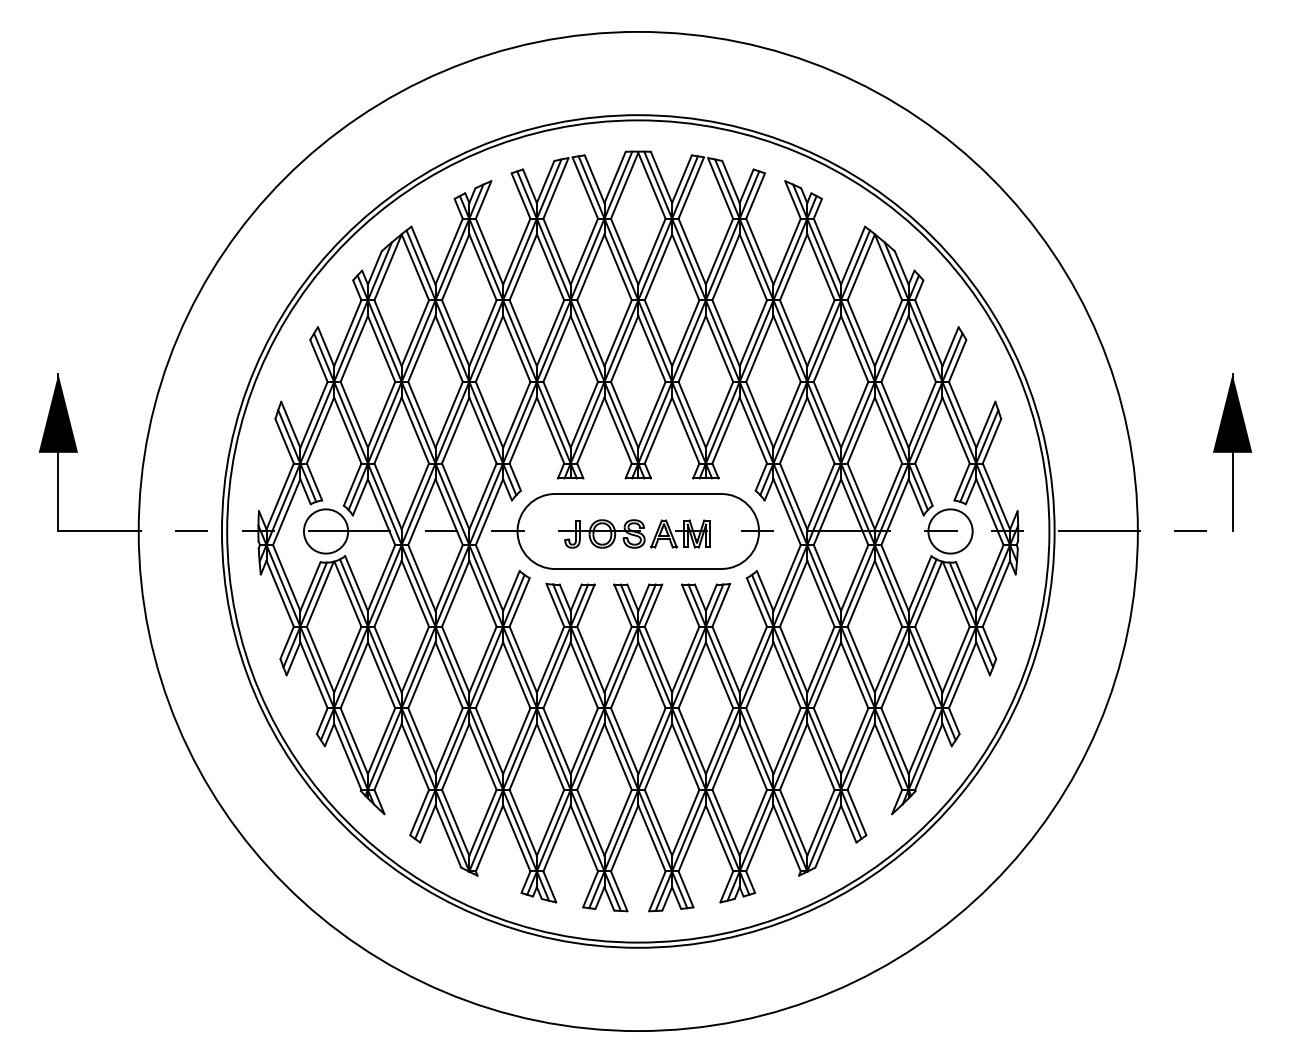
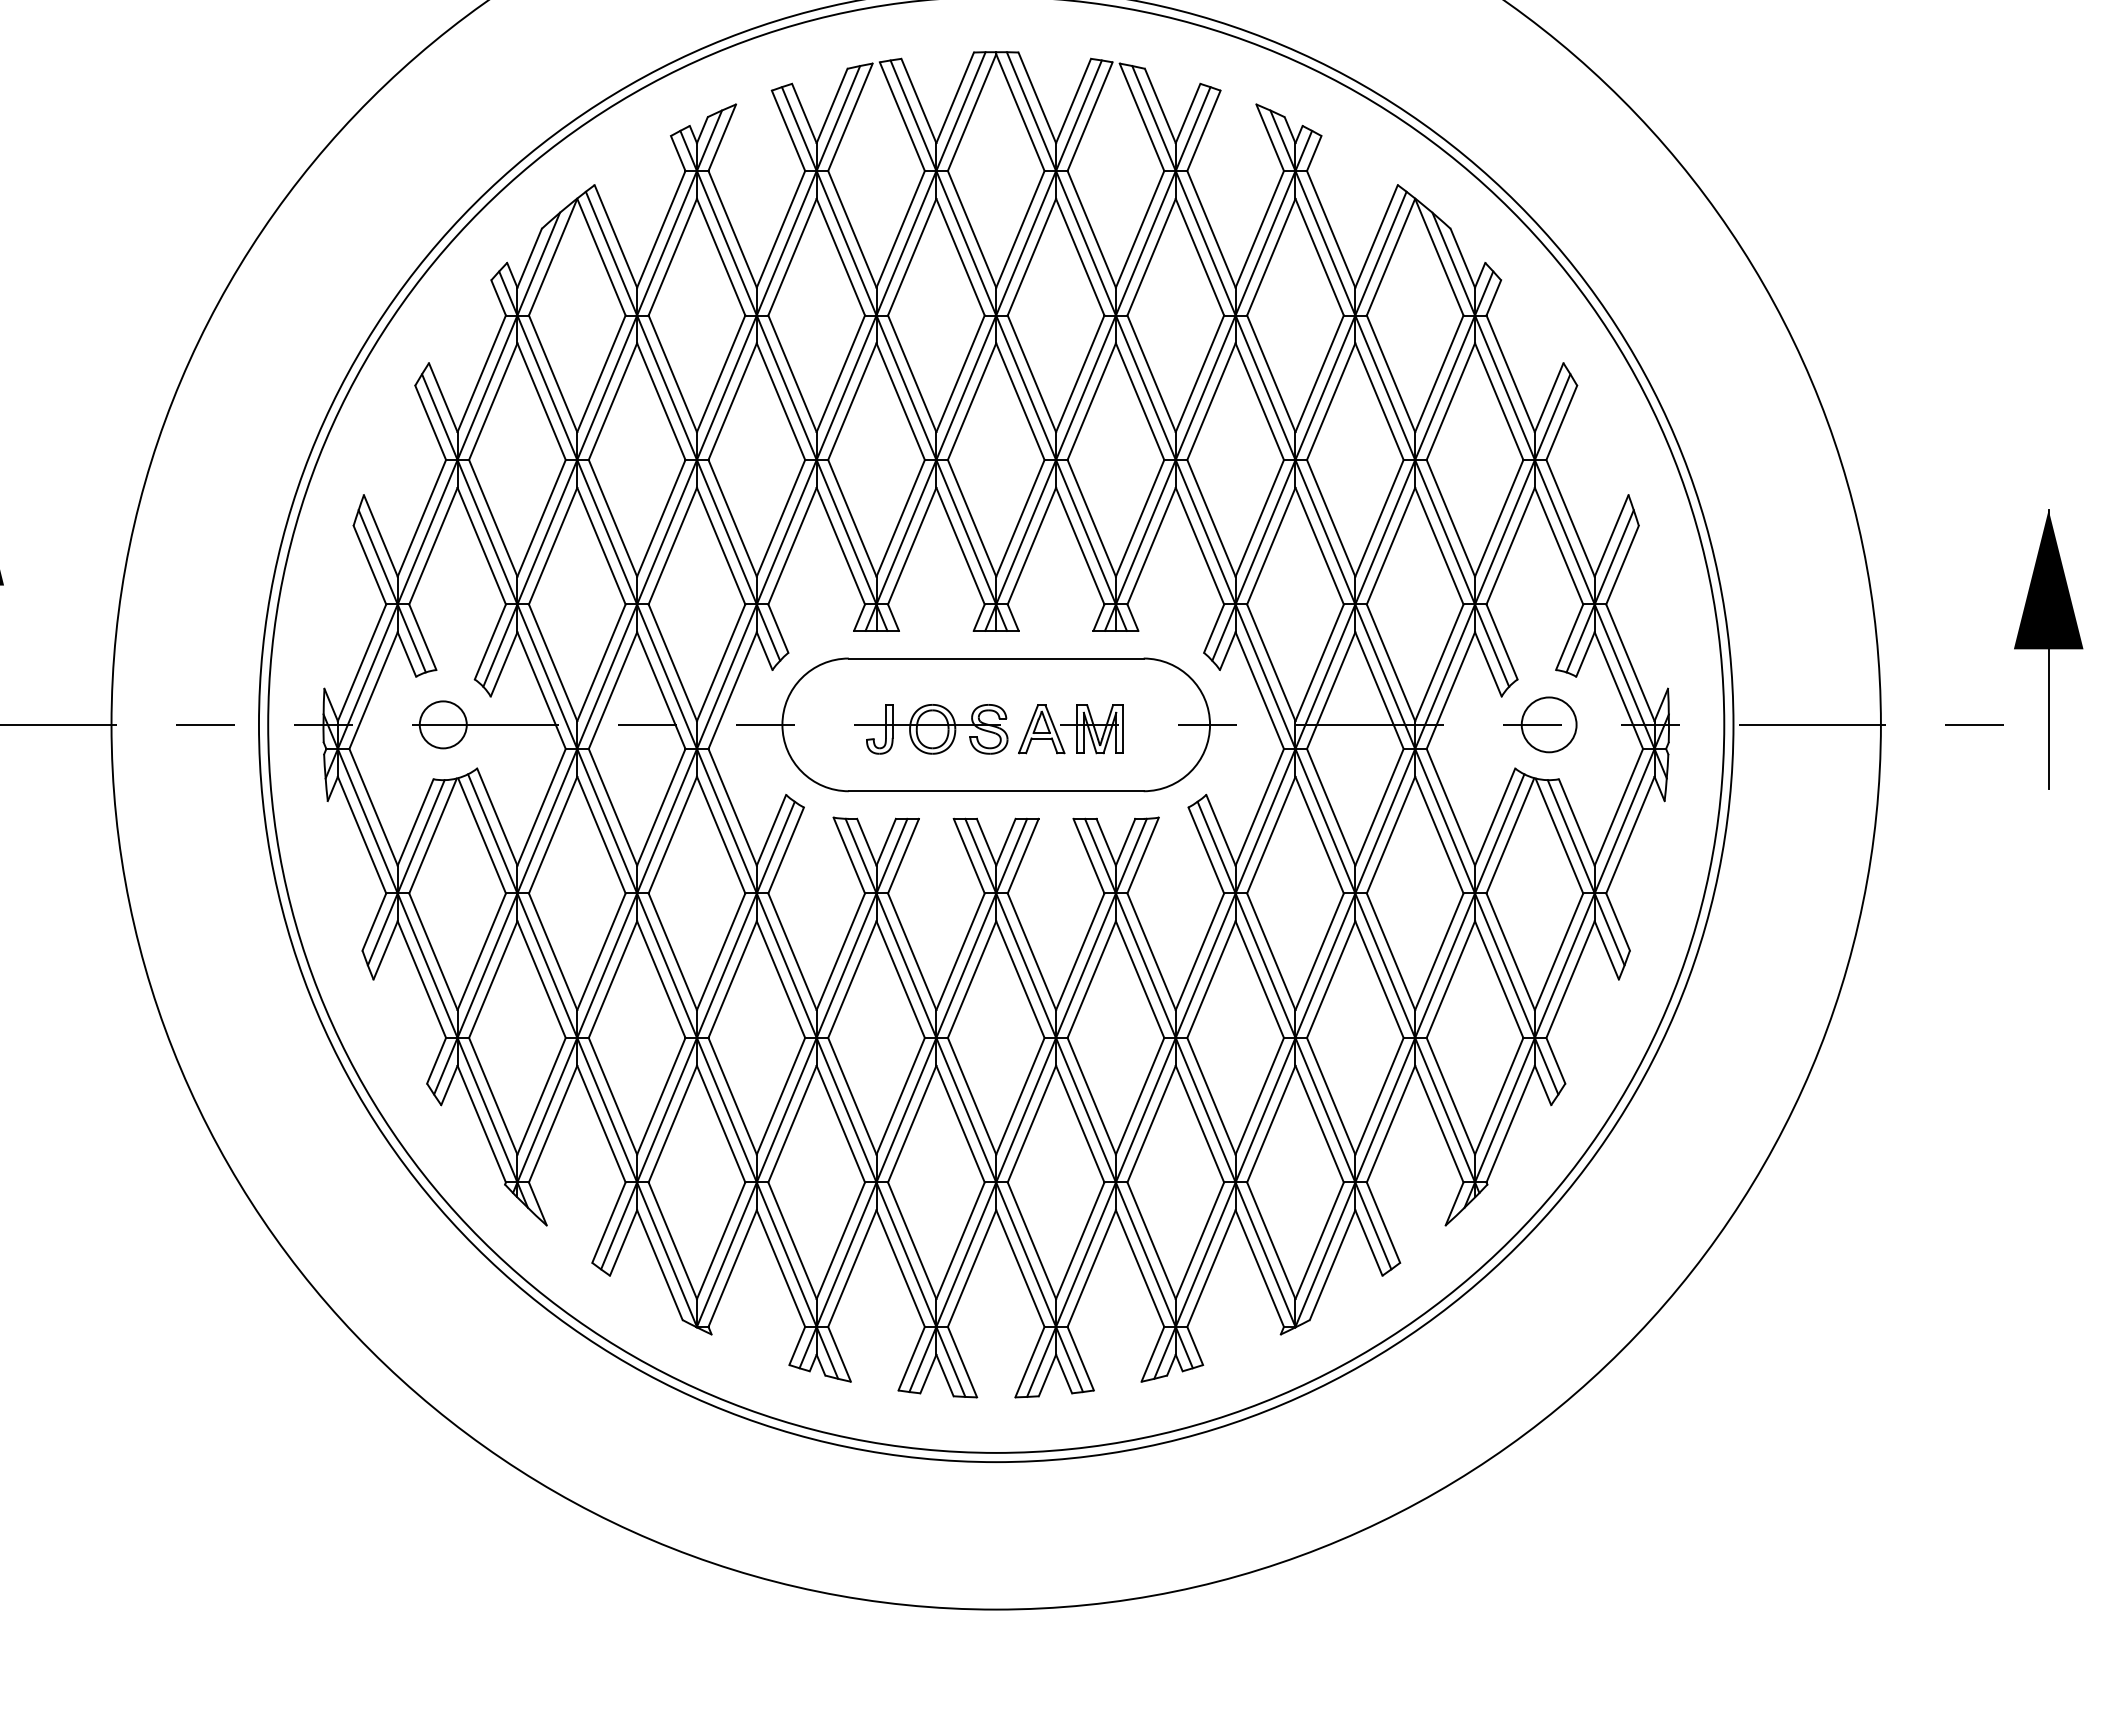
part: (1232, 452) -> (2048, 648), moved
circle: (325, 531) -> (442, 724), size x0.6
circle: (950, 531) -> (1549, 724), size x0.7

